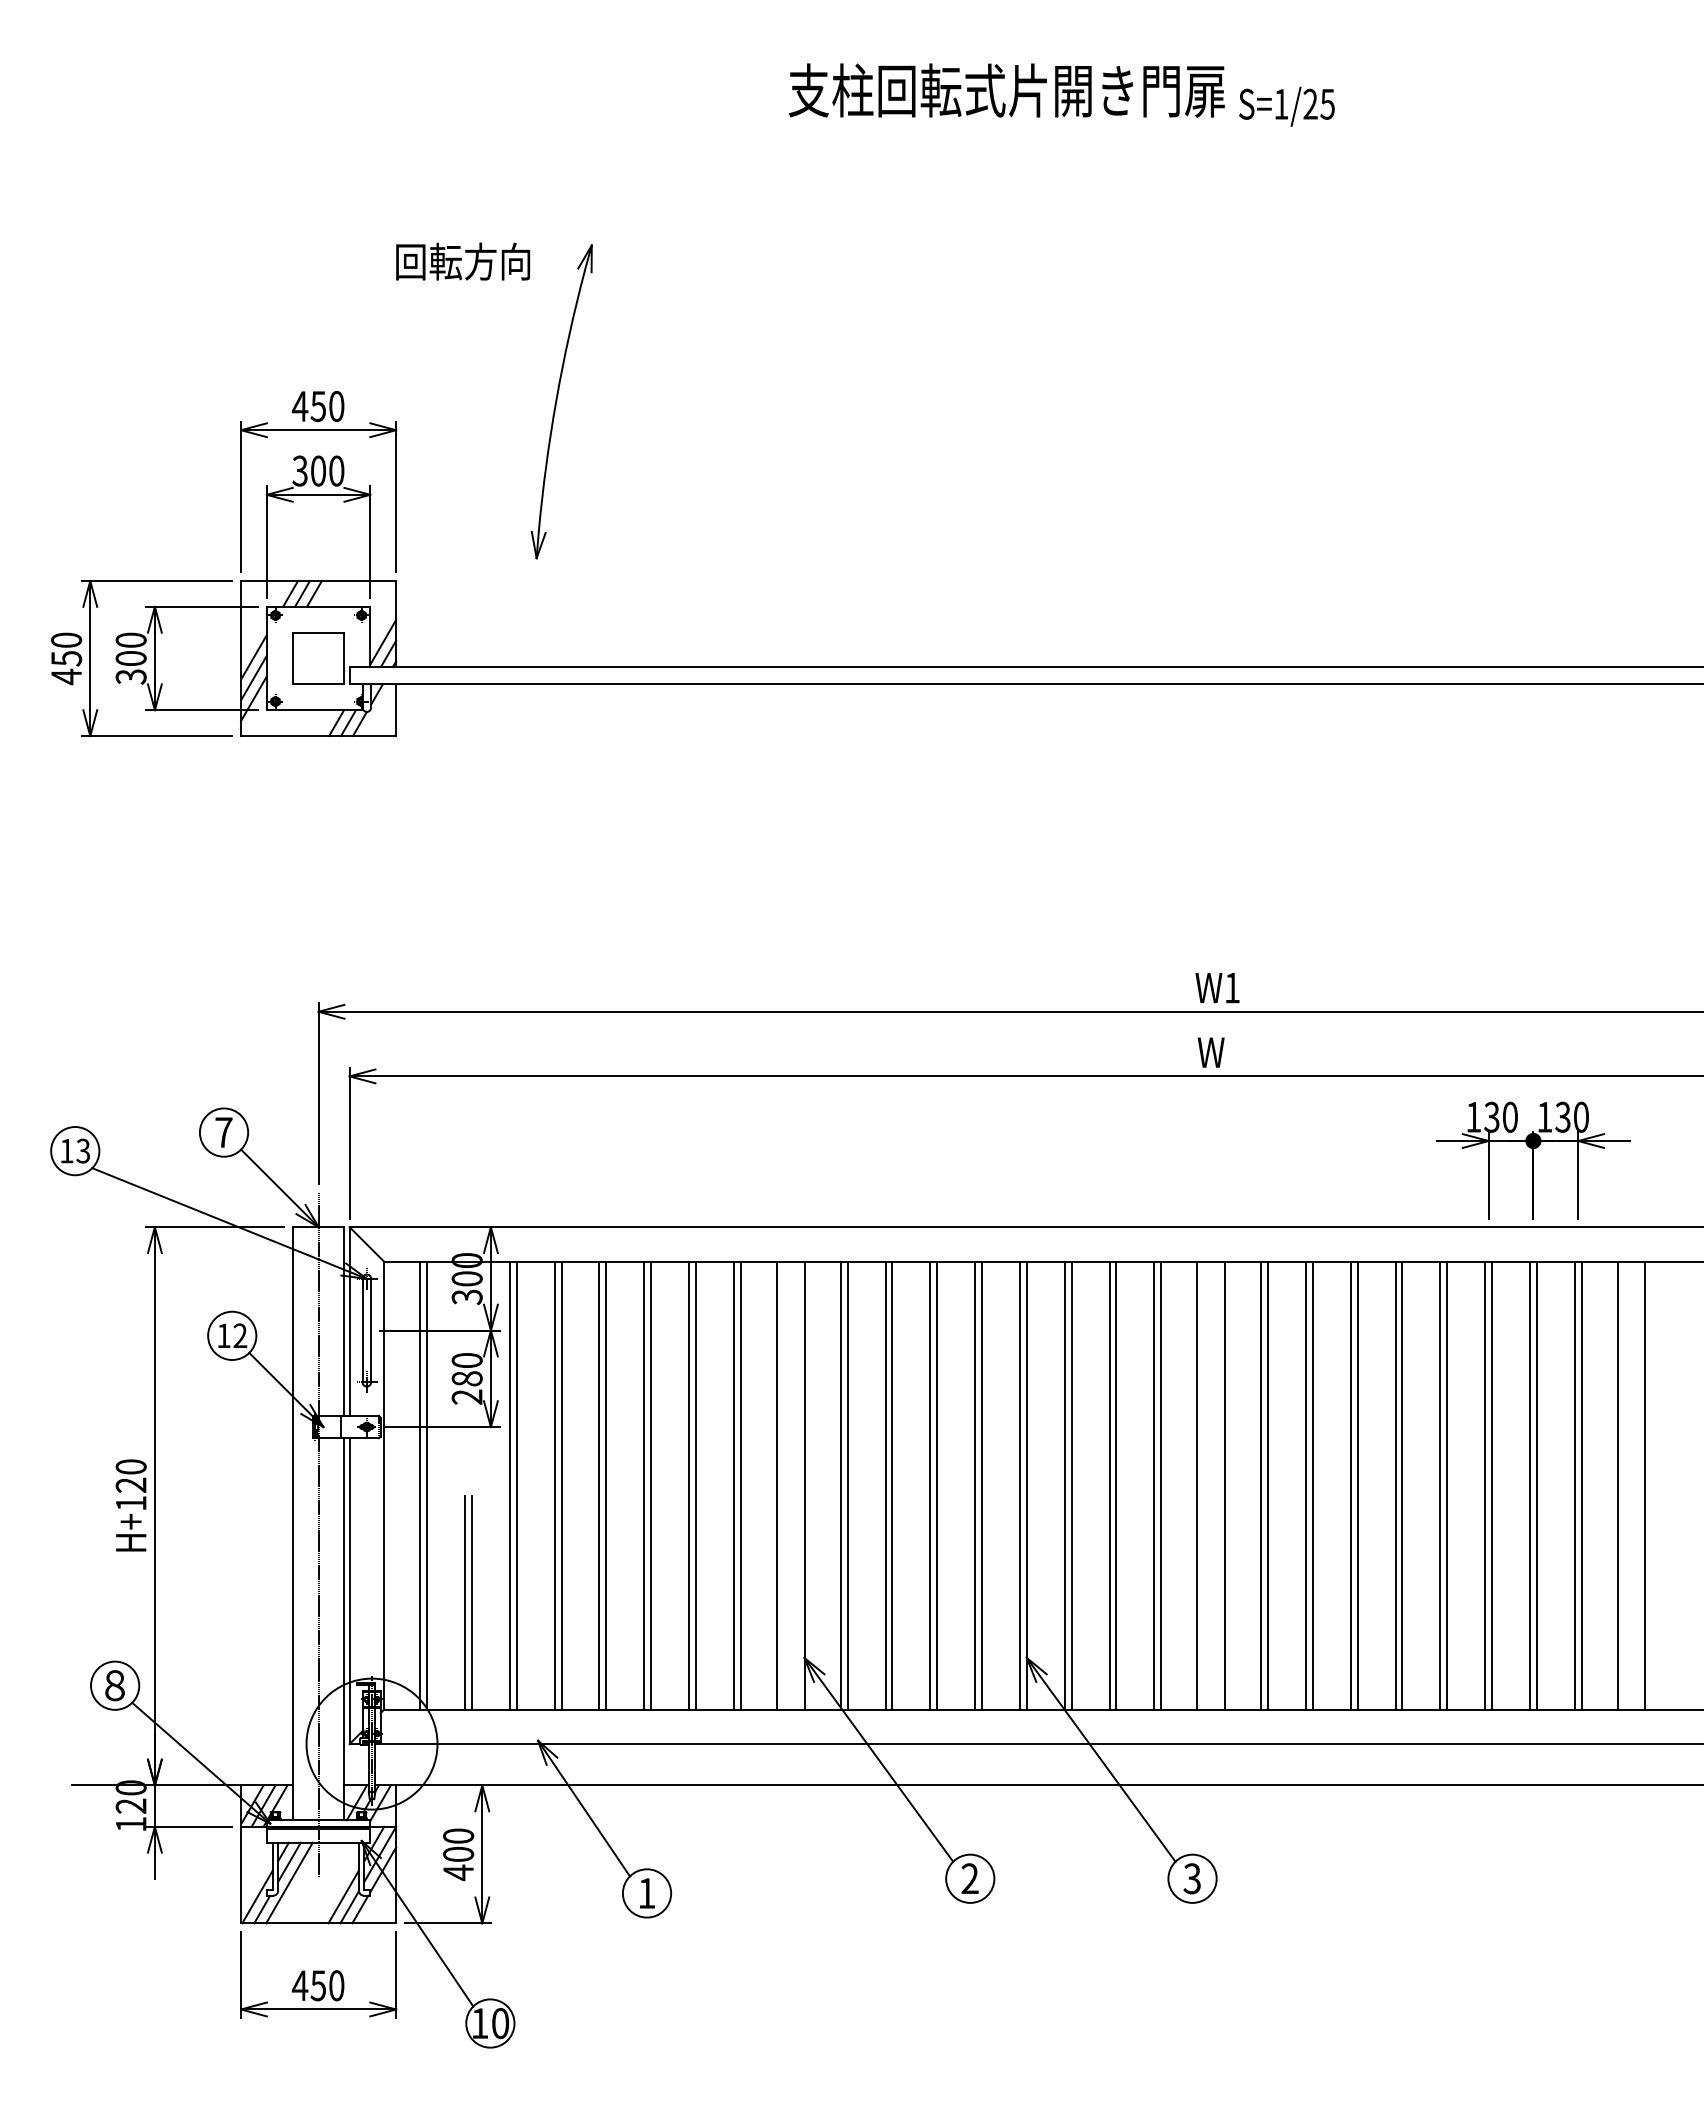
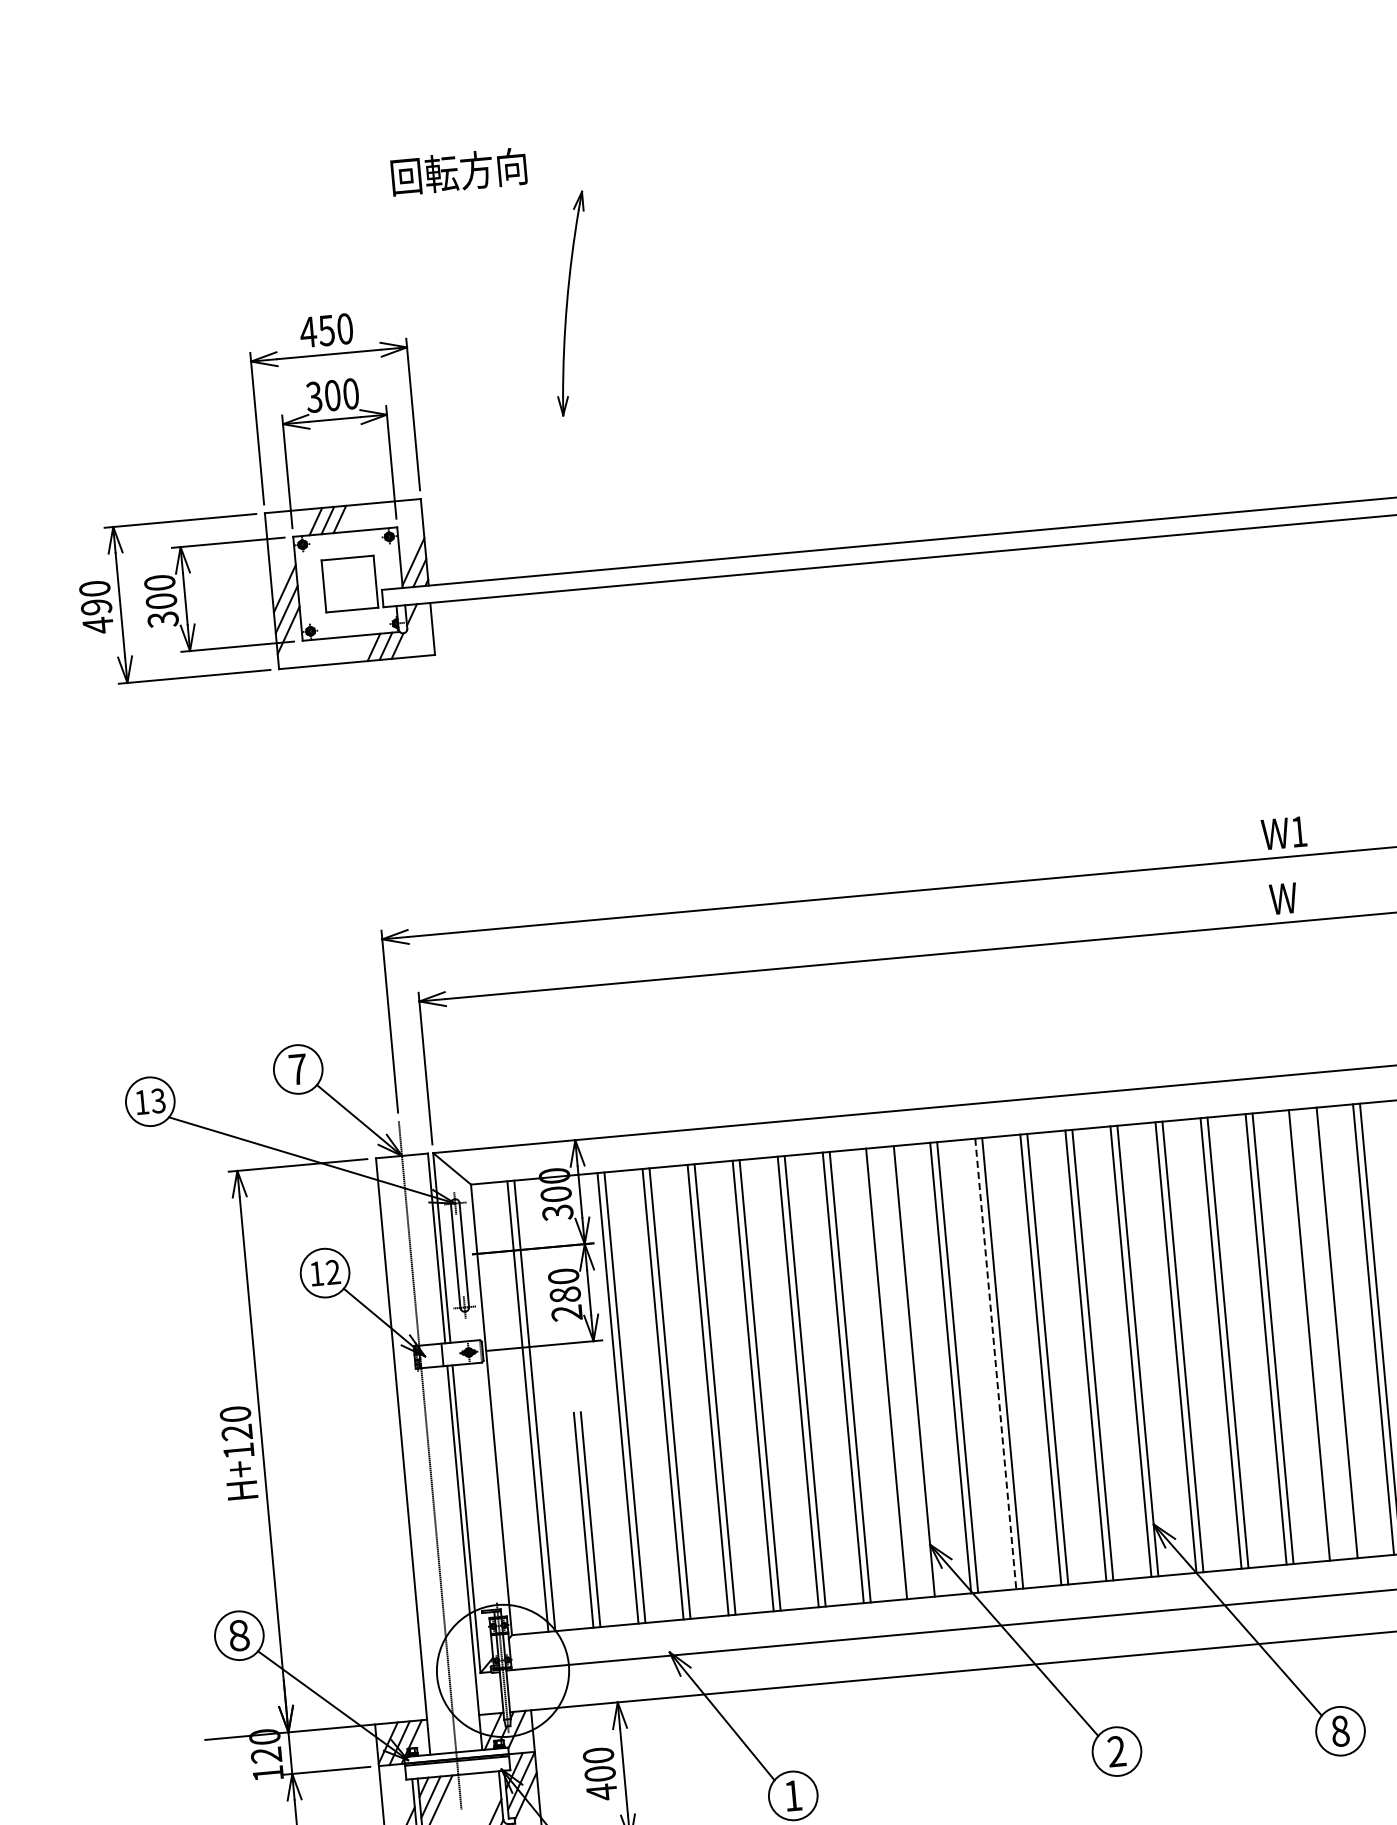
part: (561, 401) -> (570, 303), size x0.7
text: (66, 658) -> (96, 607), 450 -> 490
line: (885, 1486) -> (995, 1364), solid -> dashed
text: (1192, 1878) -> (1340, 1730), 3 -> 8

